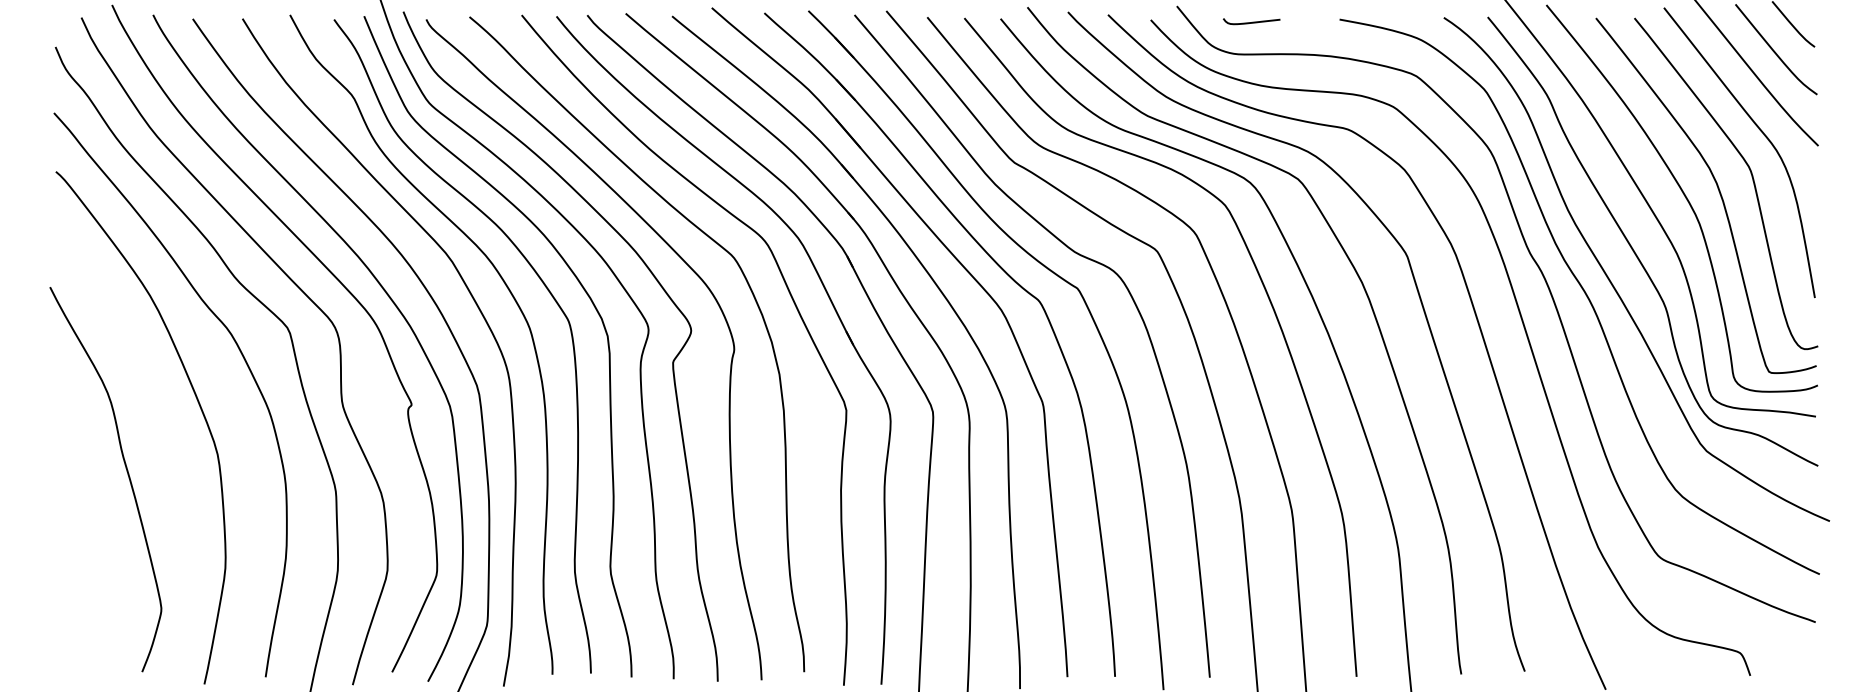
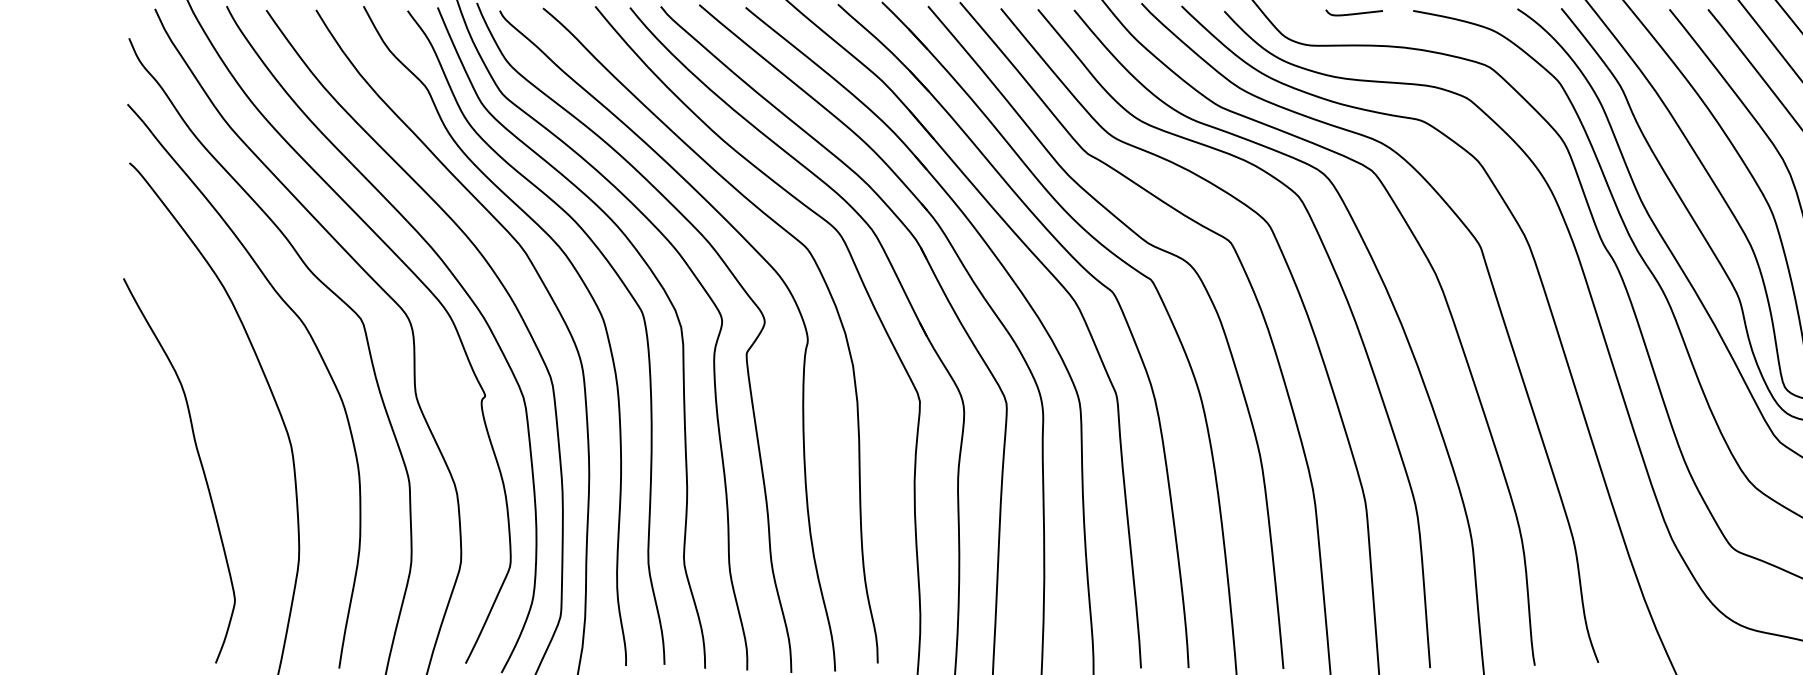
curve: (1252, 21) -> (1355, 12), moved

